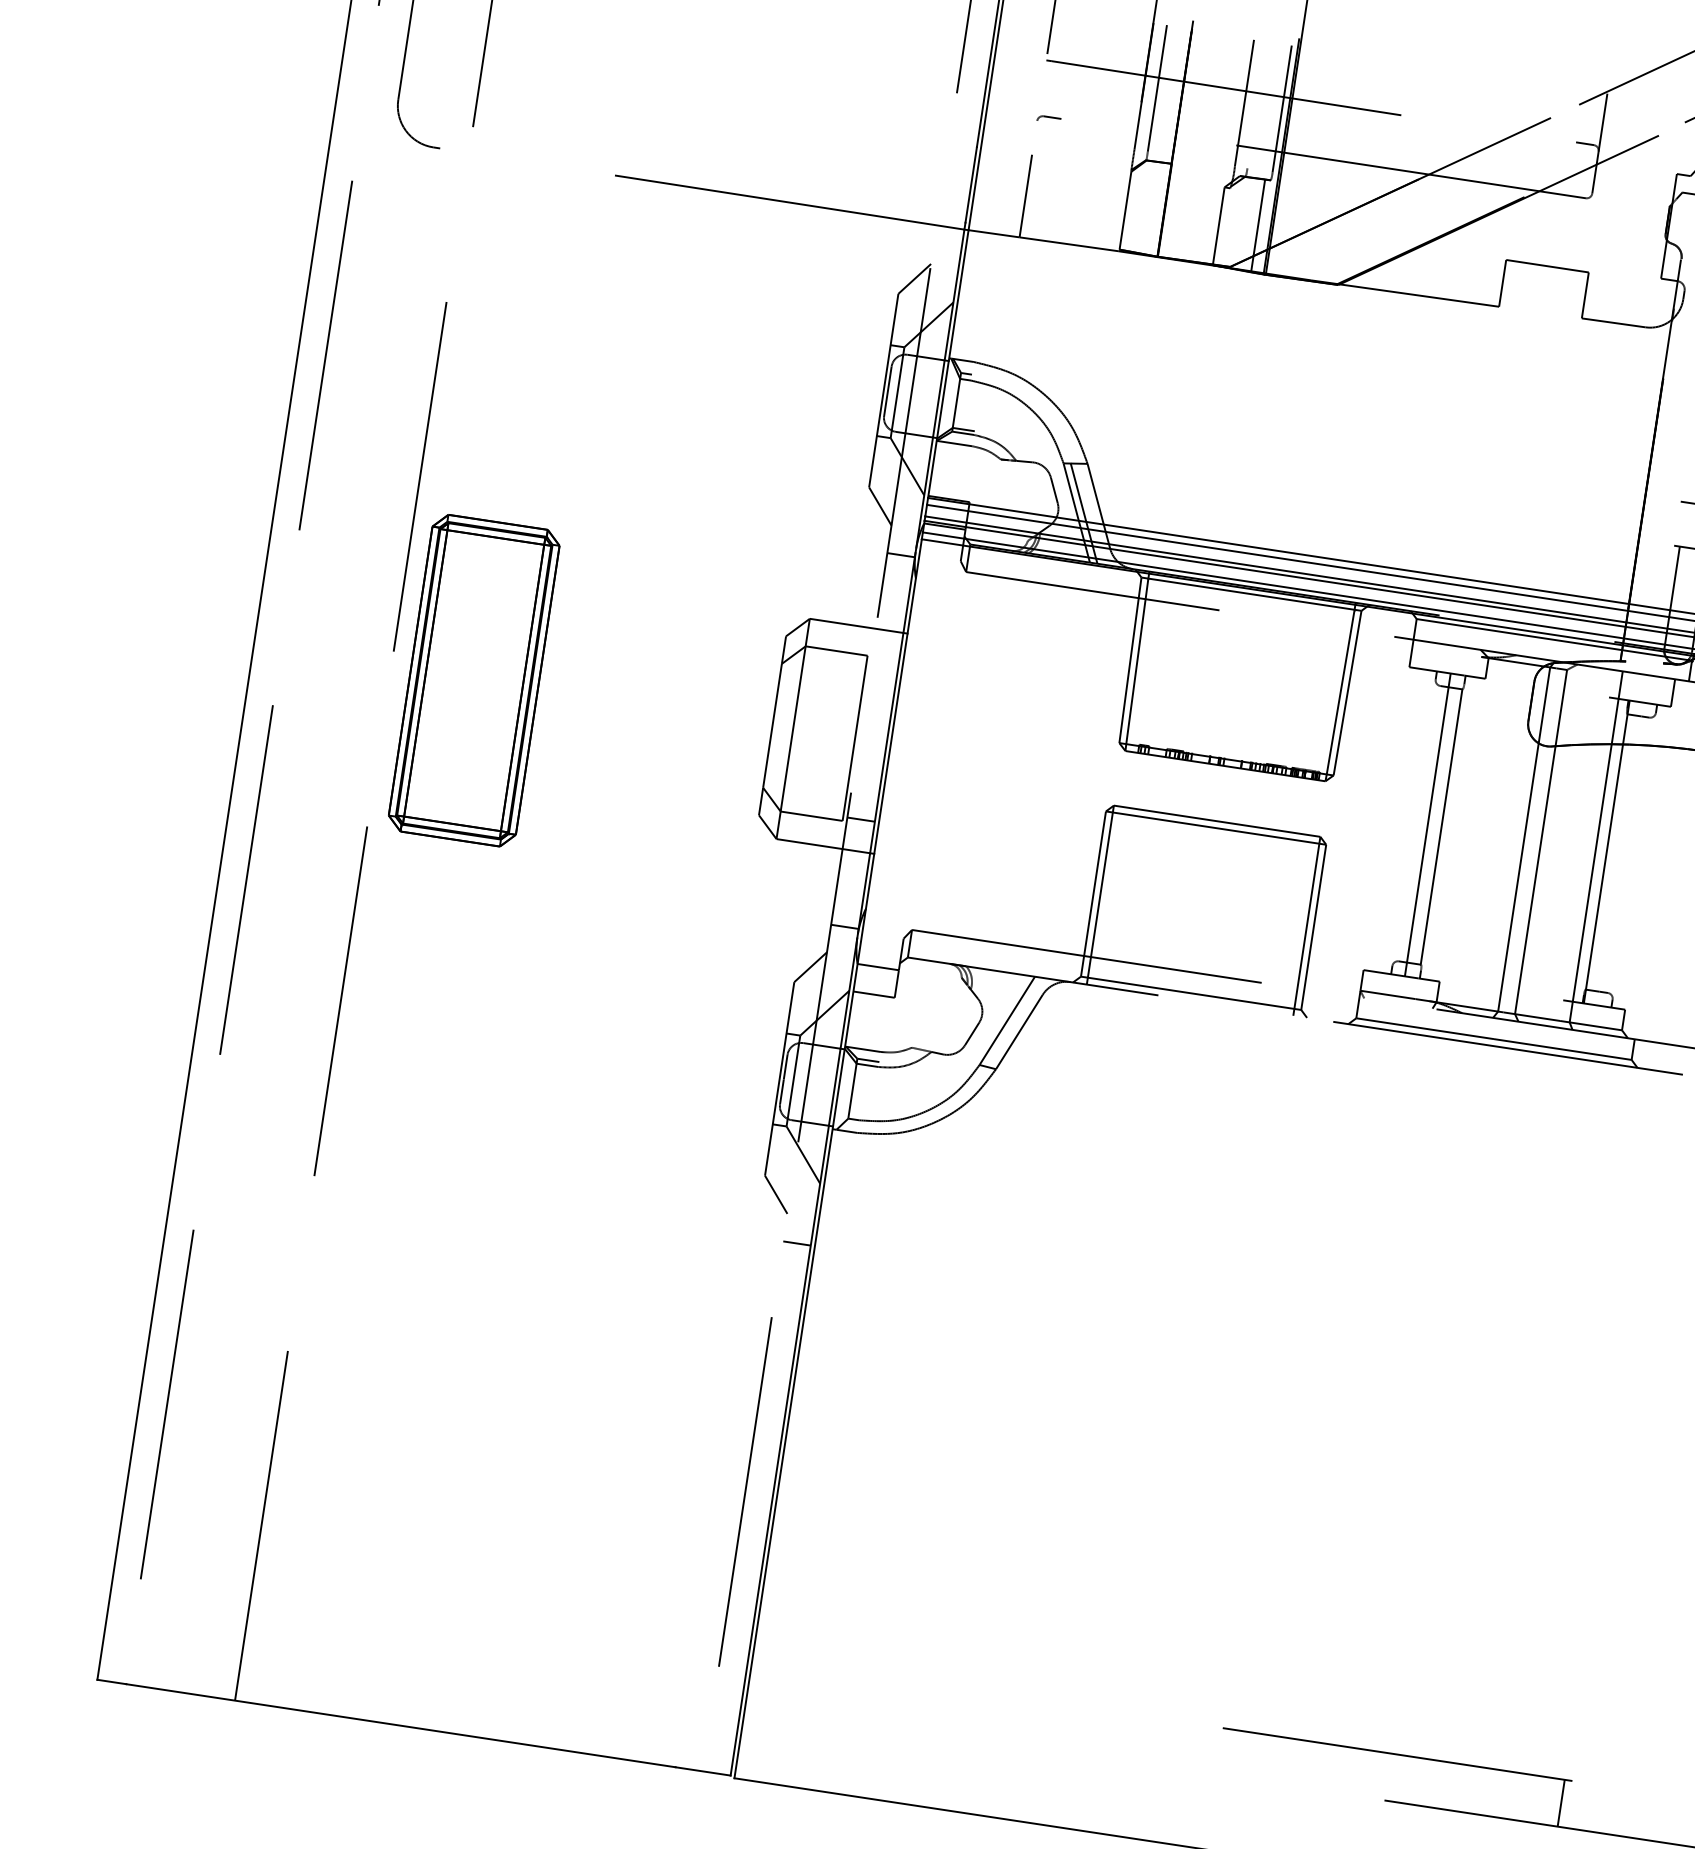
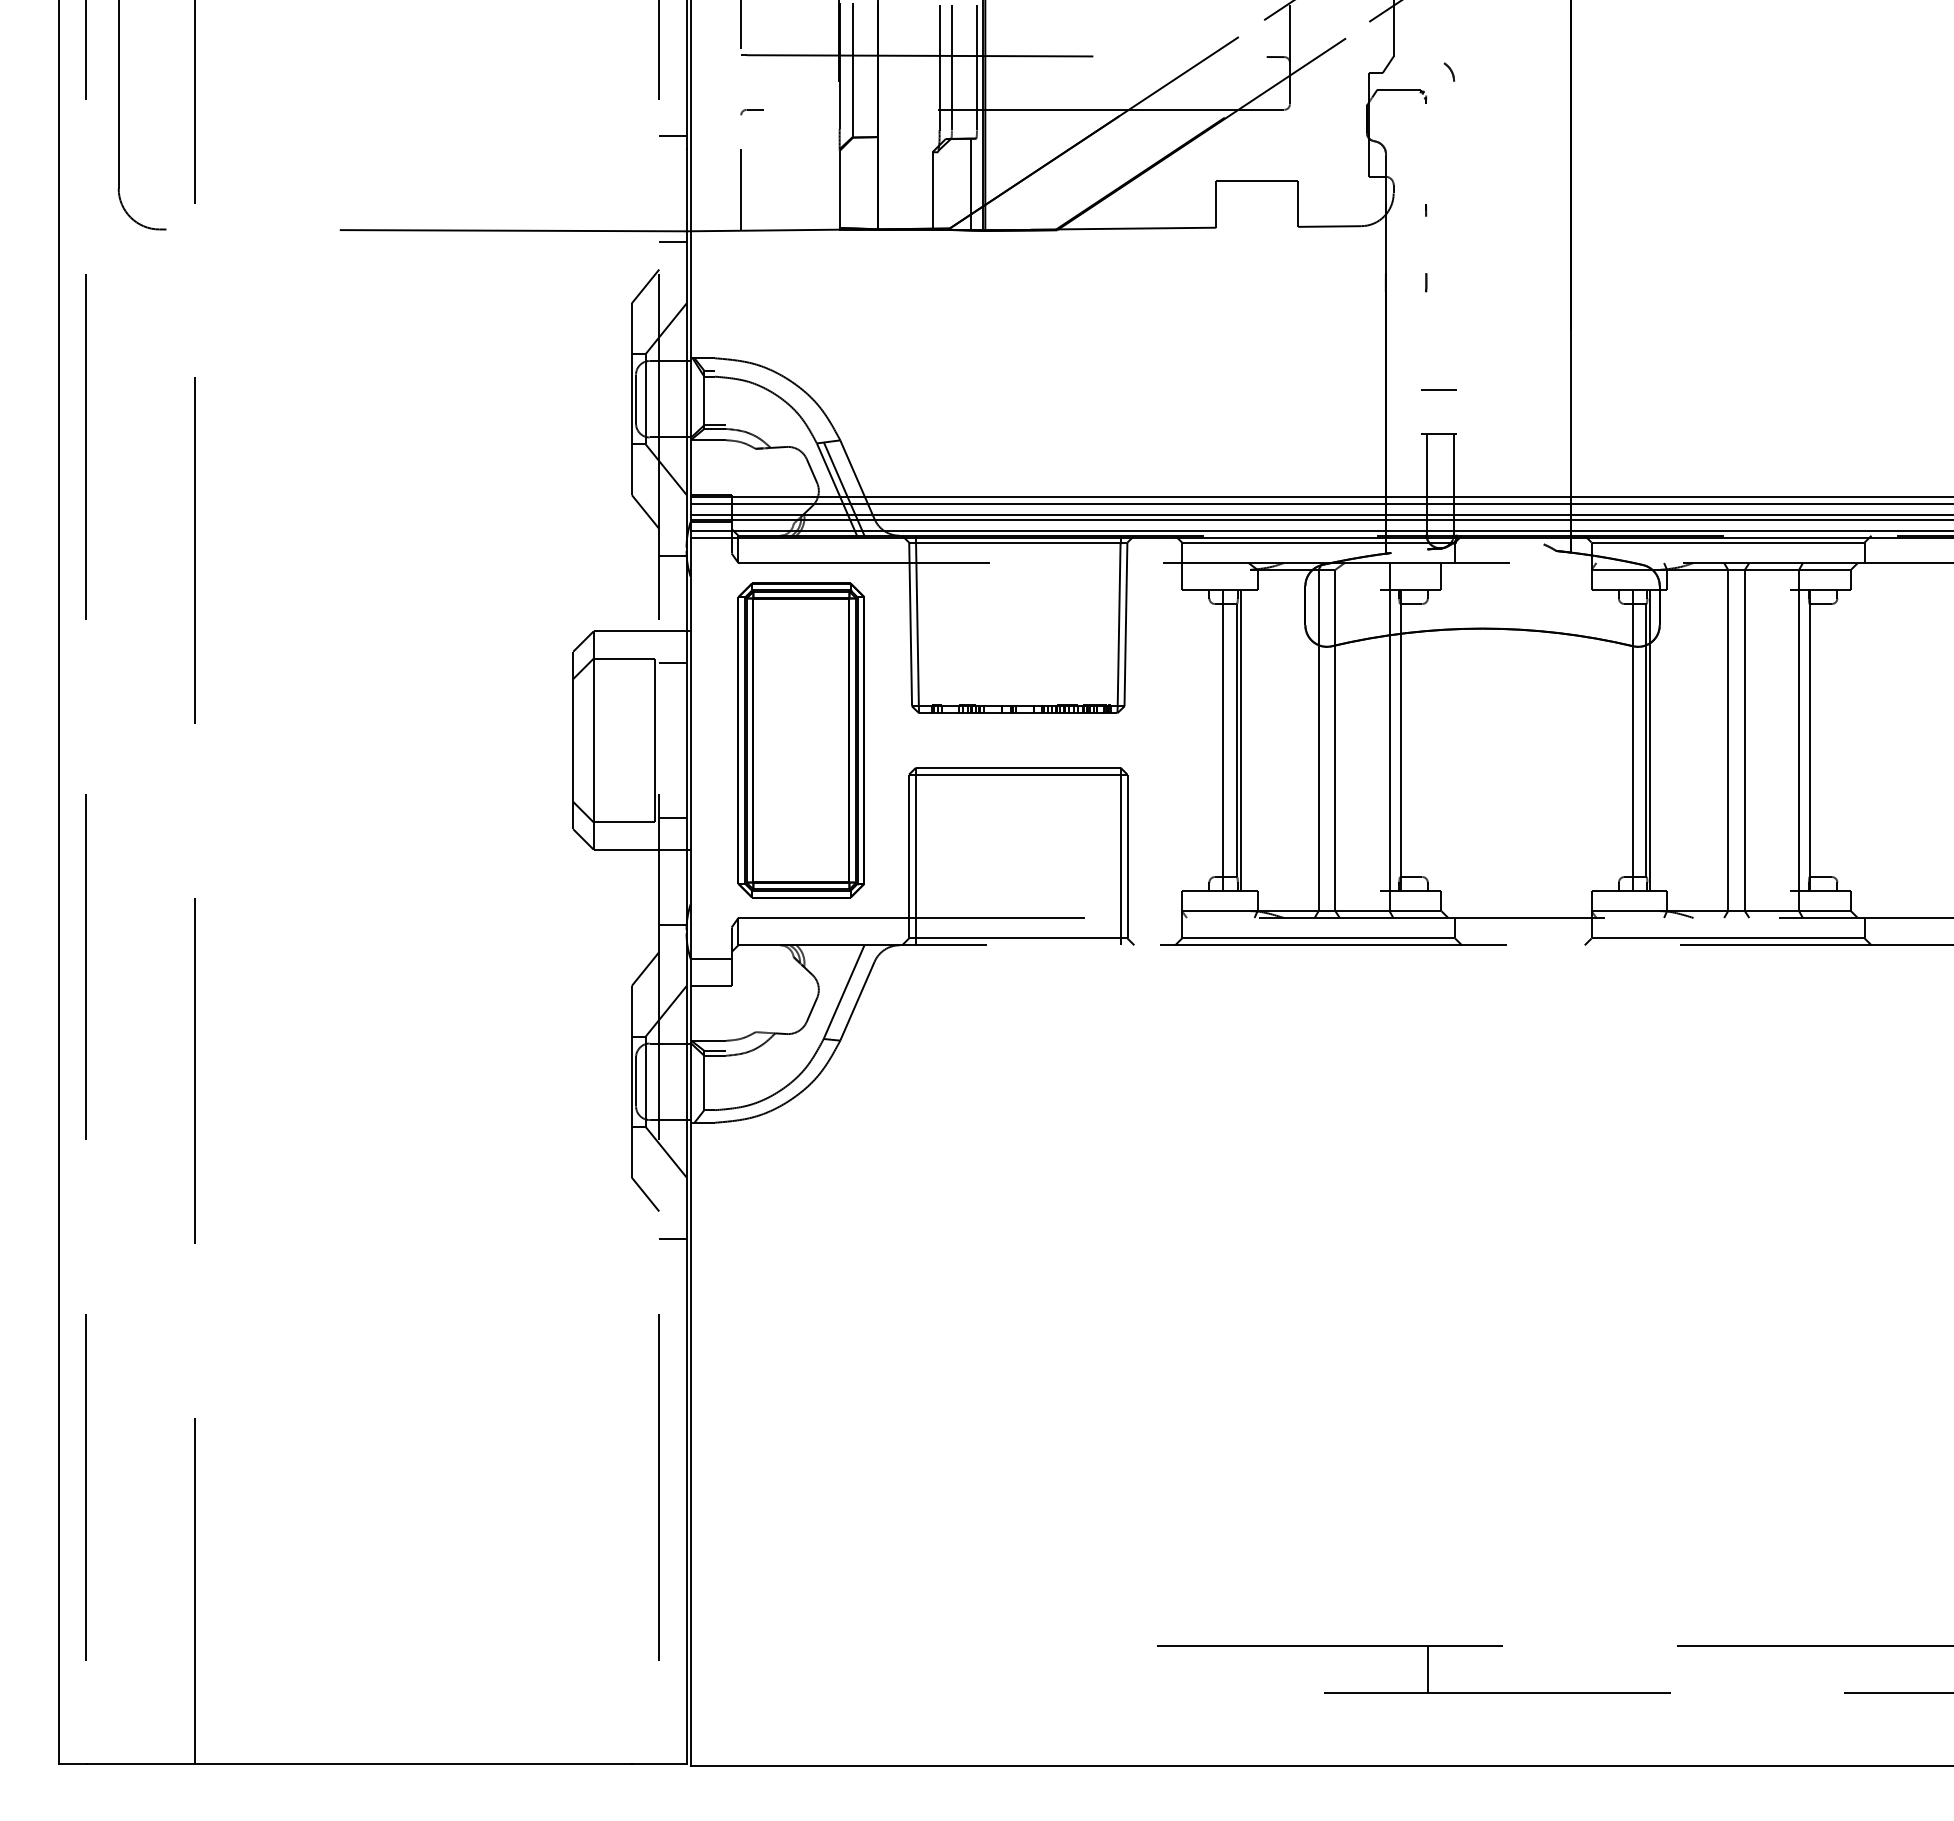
line: (1256, 104) -> (951, 67), added
line: (964, 130) -> (672, 135), added
line: (948, 238) -> (672, 242), added
line: (884, 662) -> (672, 662), added
part: (473, 680) -> (800, 740), moved
line: (1445, 827) -> (1240, 740), added
line: (1560, 1803) -> (1427, 1669), moved

